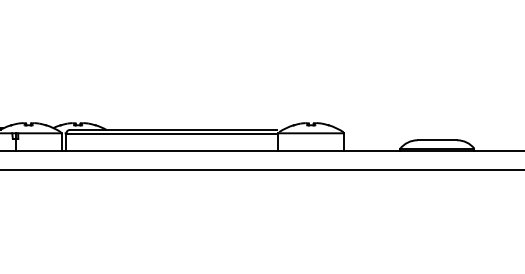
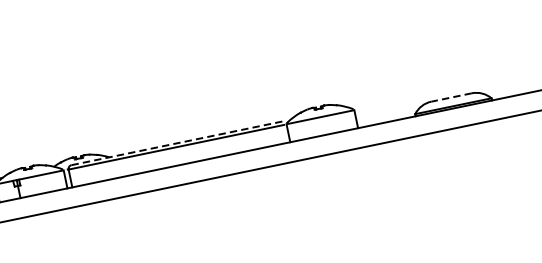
line: (173, 129) -> (177, 142), solid -> dashed
line: (437, 140) -> (451, 97), solid -> dashed

